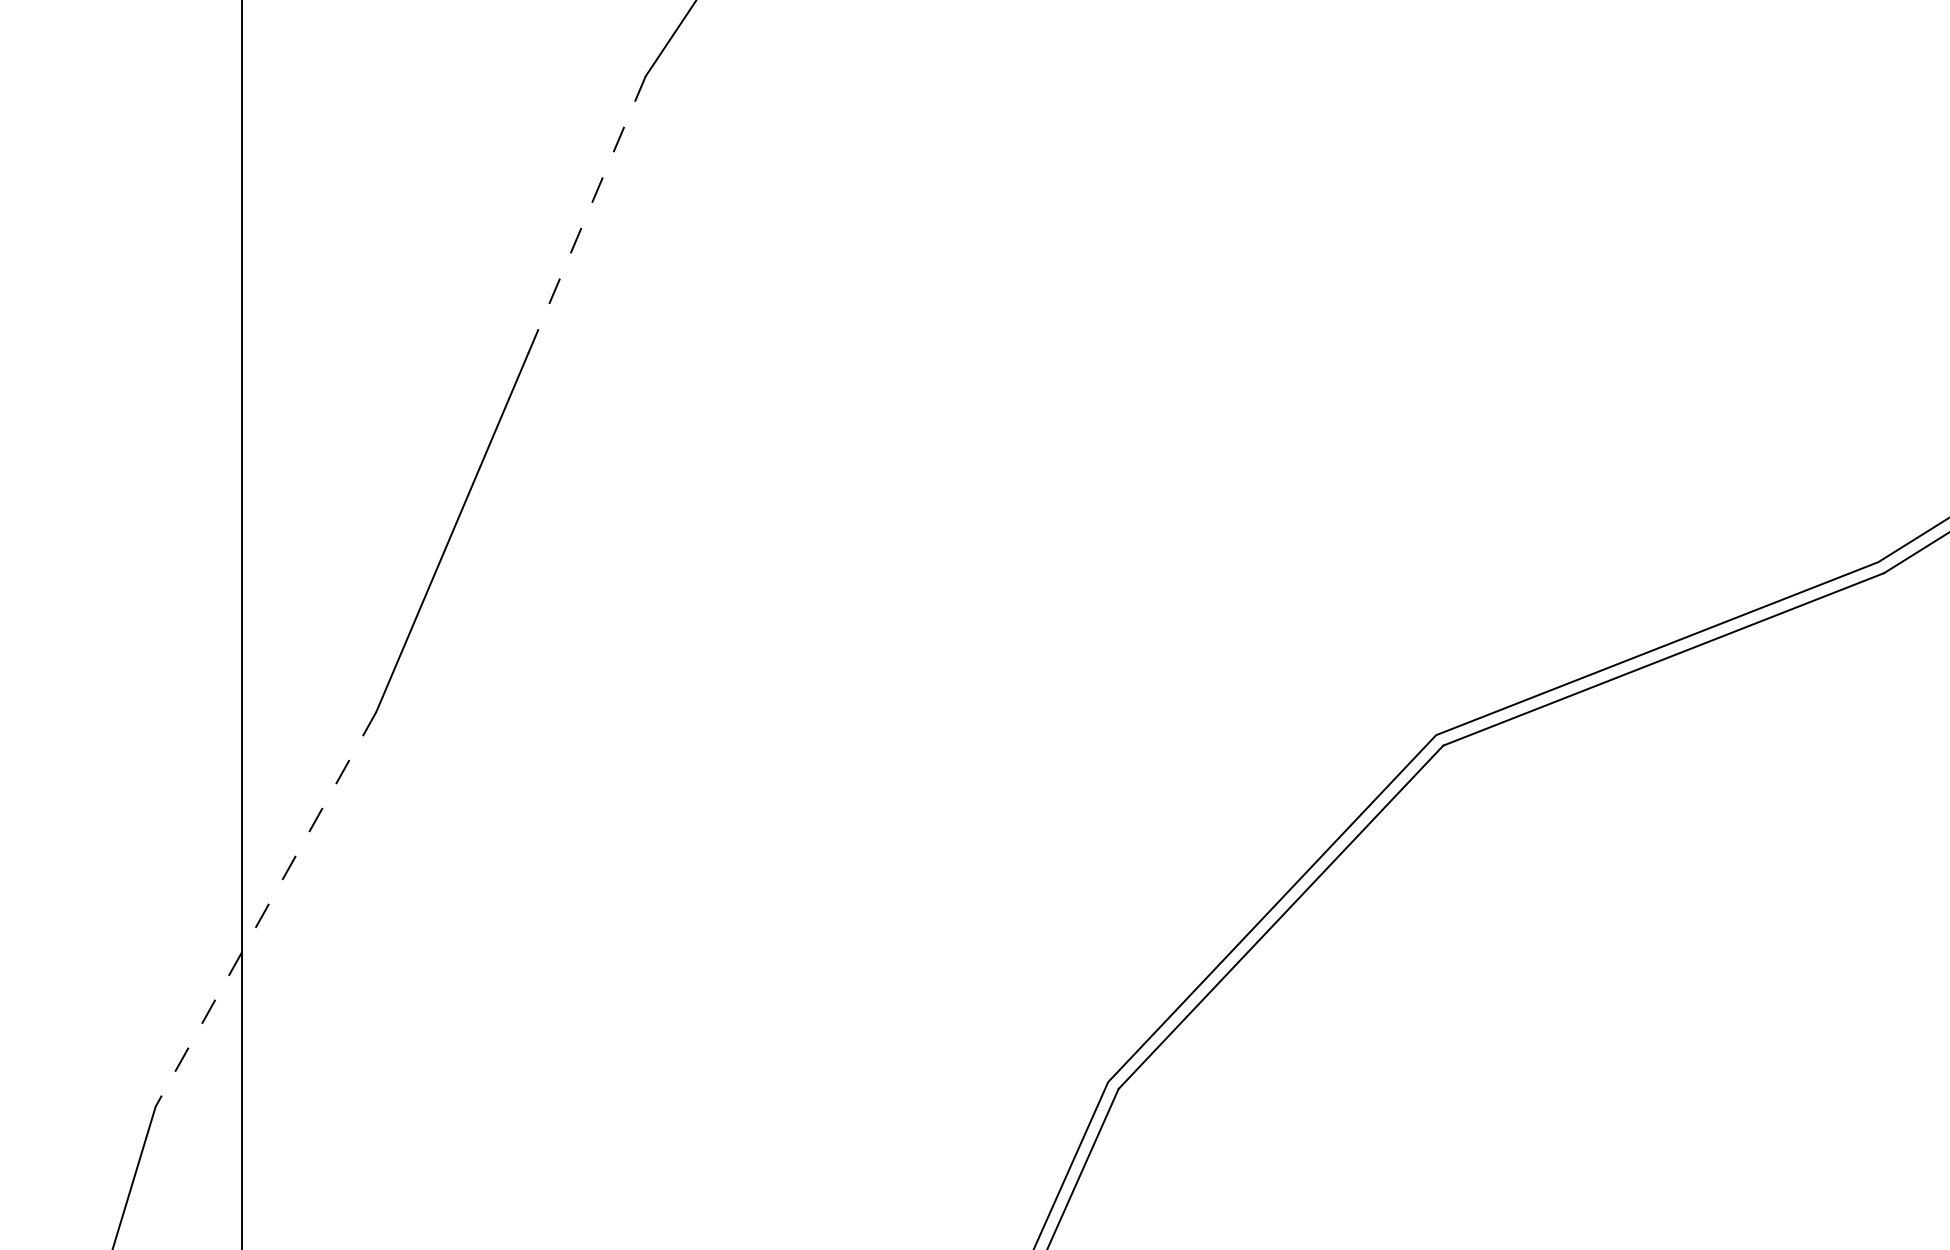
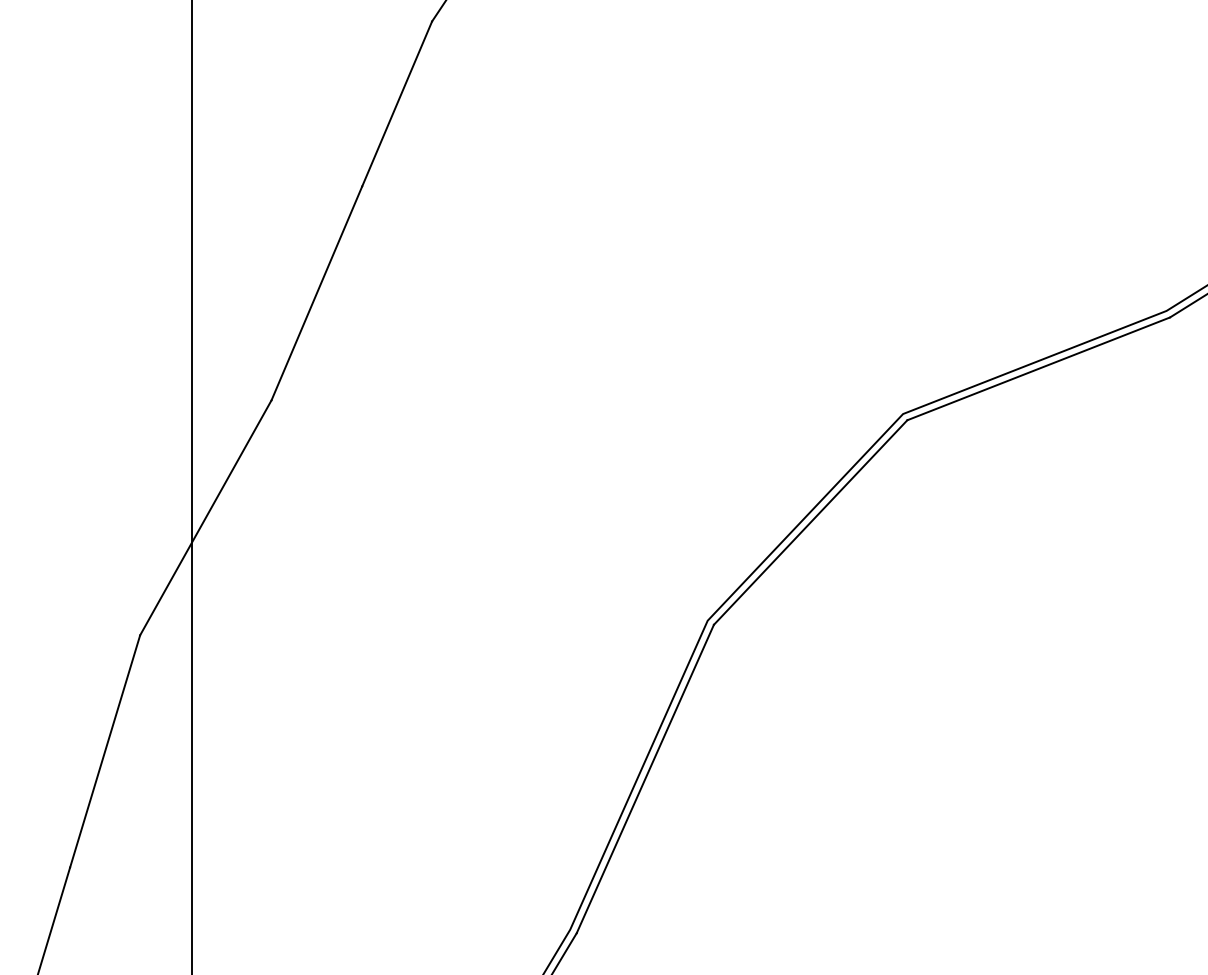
line: (587, 214) -> (397, 103), dashed -> solid
line: (265, 908) -> (205, 517), dashed -> solid

